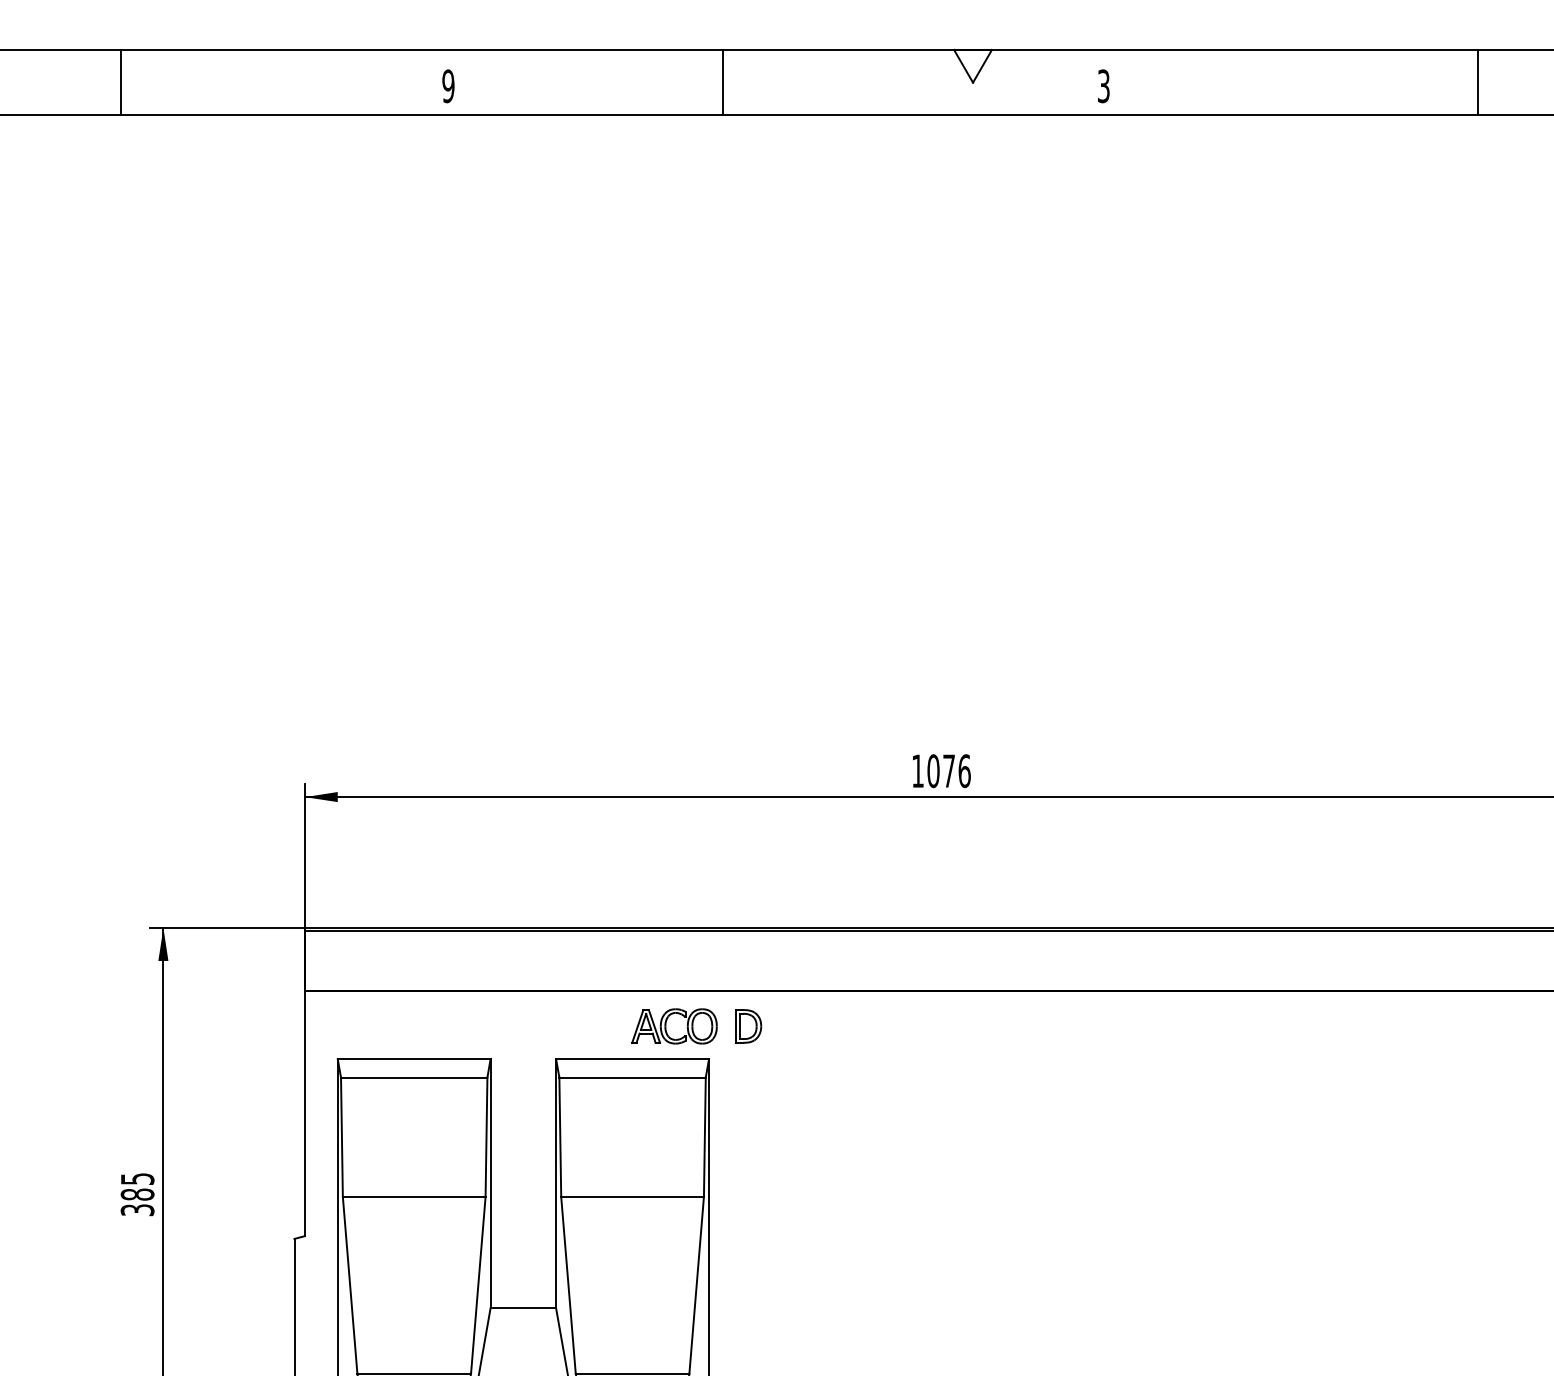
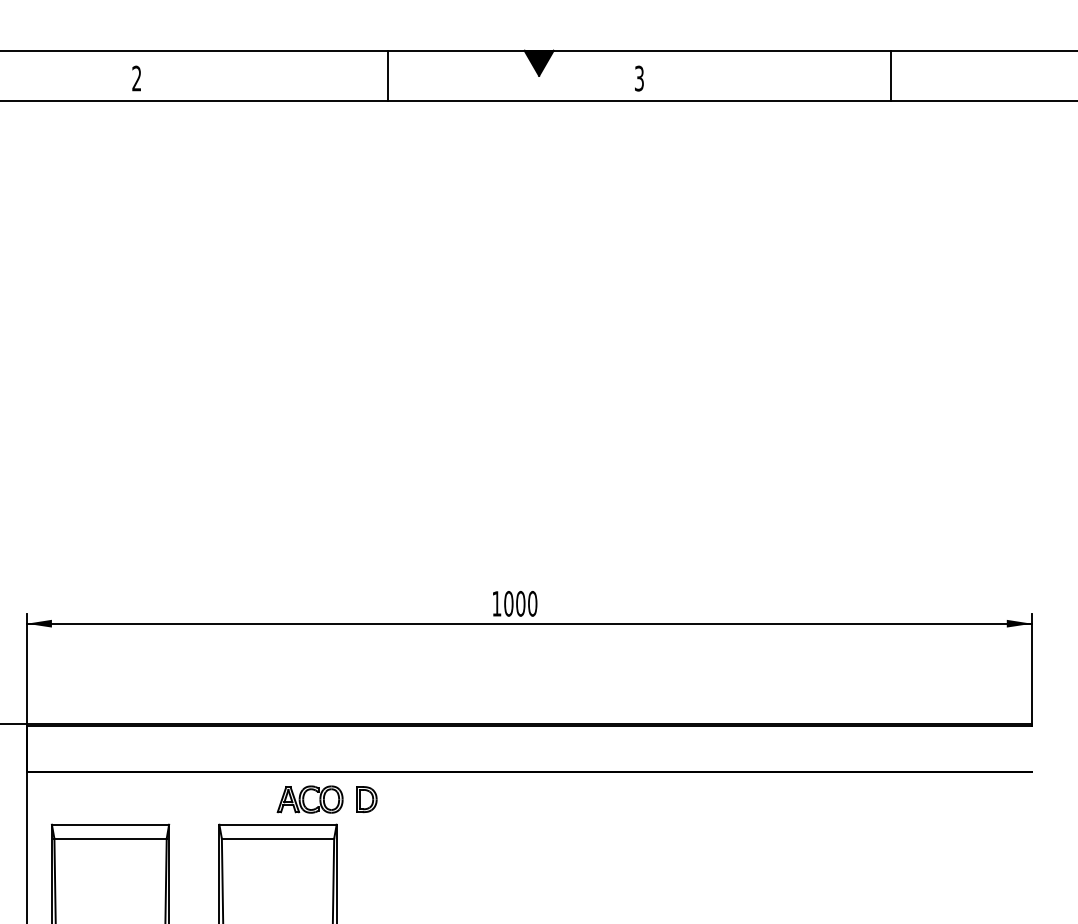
fill: (972, 65) -> (538, 62), added
line: (723, 82) -> (388, 75), moved
line: (1477, 82) -> (890, 75), moved
text: (448, 86) -> (136, 78), 9 -> 2
text: (956, 771) -> (526, 604), 1076 -> 1000

